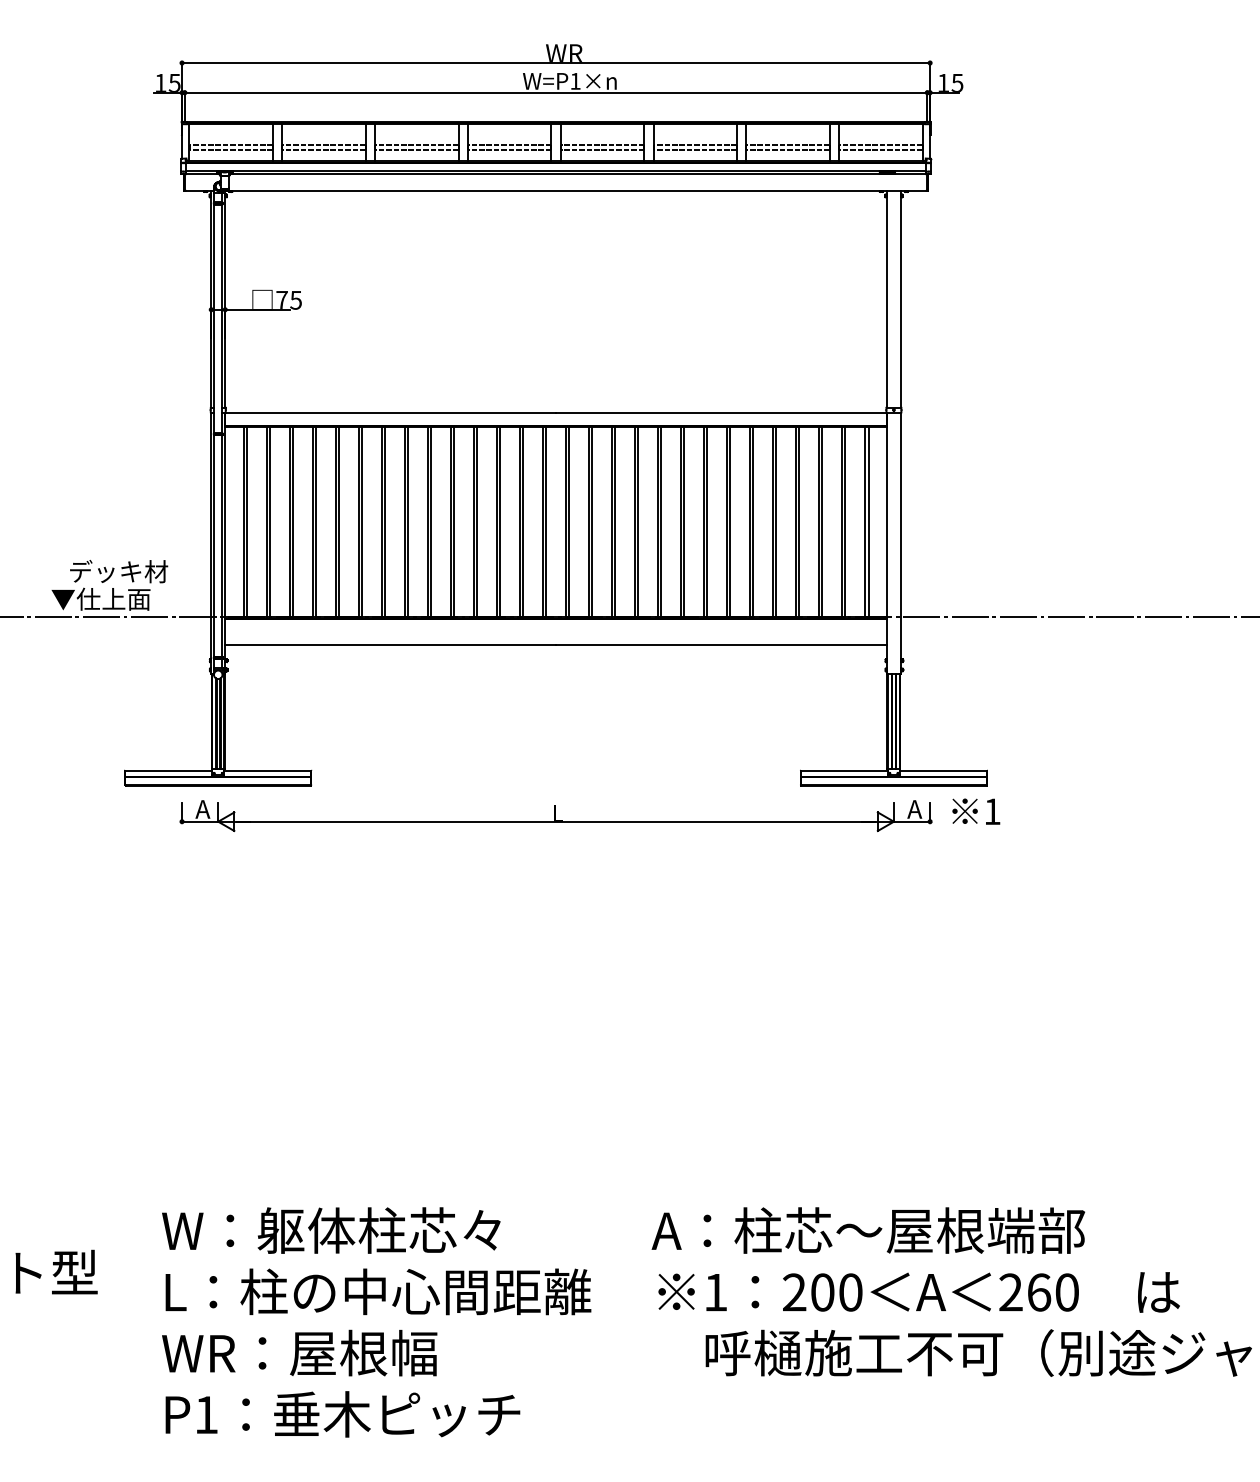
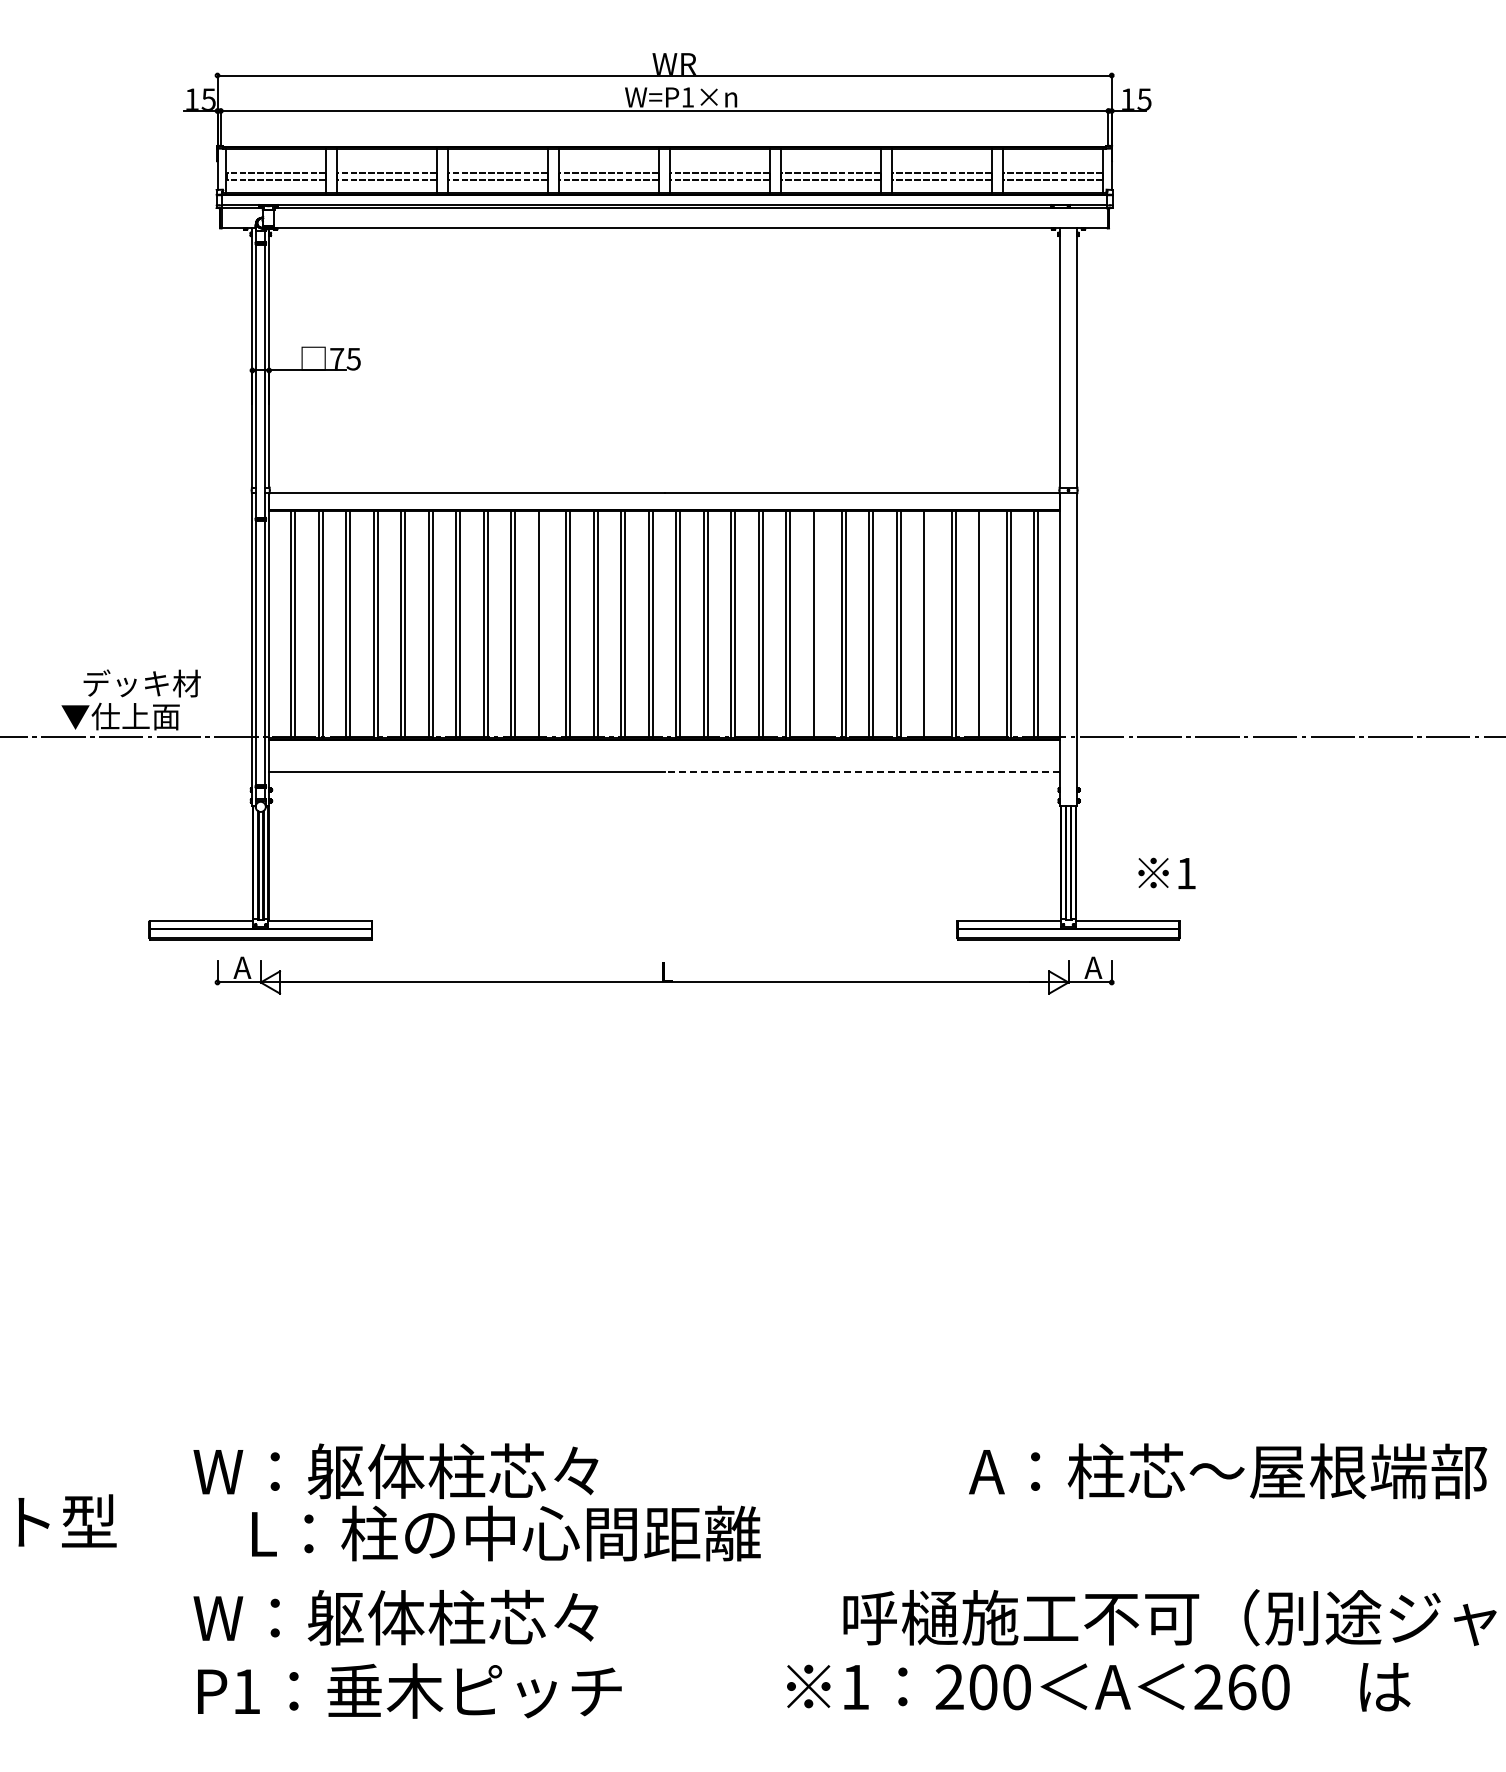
line: (453, 521) -> (542, 623), removed
line: (683, 521) -> (817, 623), removed
line: (776, 521) -> (928, 623), removed
line: (822, 521) -> (983, 623), removed
line: (721, 645) -> (862, 771), solid -> dashed
text: (975, 811) -> (1166, 873), moved
text: (868, 1230) -> (1228, 1471), moved
text: (378, 1291) -> (506, 1533), moved
text: (919, 1292) -> (1098, 1687), moved
text: (355, 1352) -> (424, 1617), WR：屋根幅 -> W：躯体柱芯々

